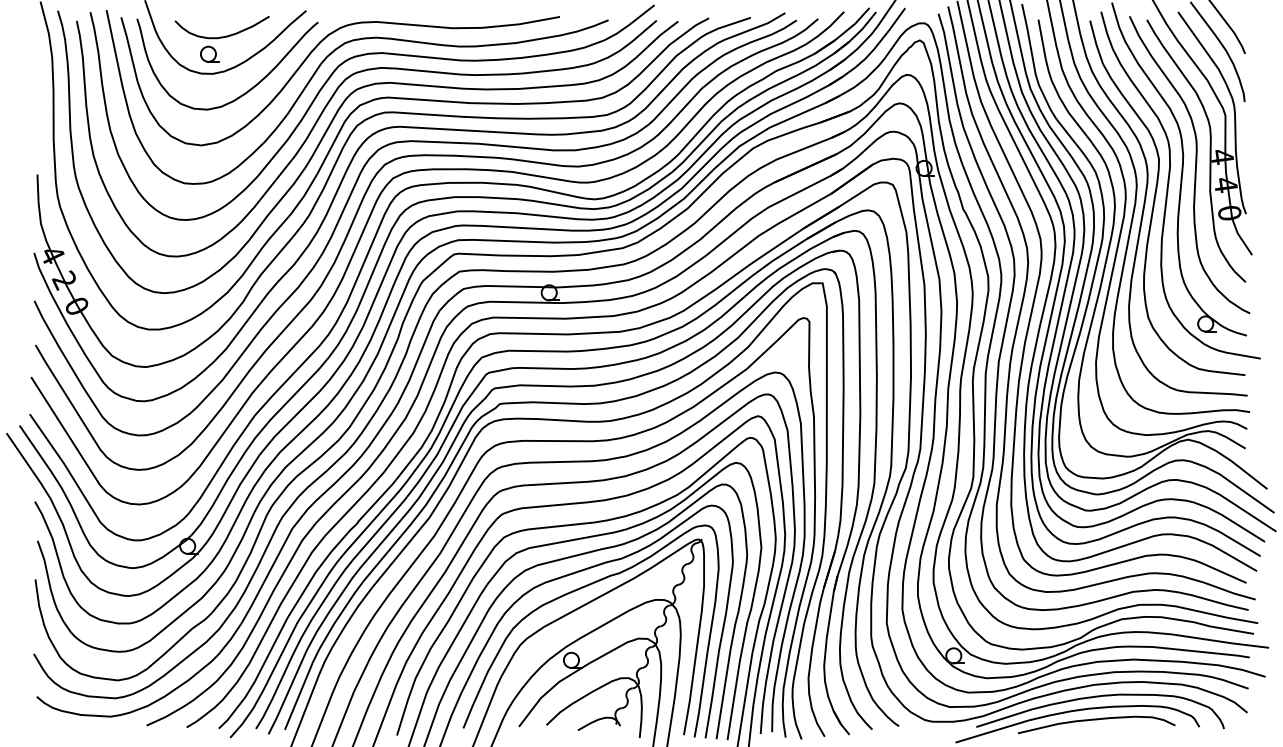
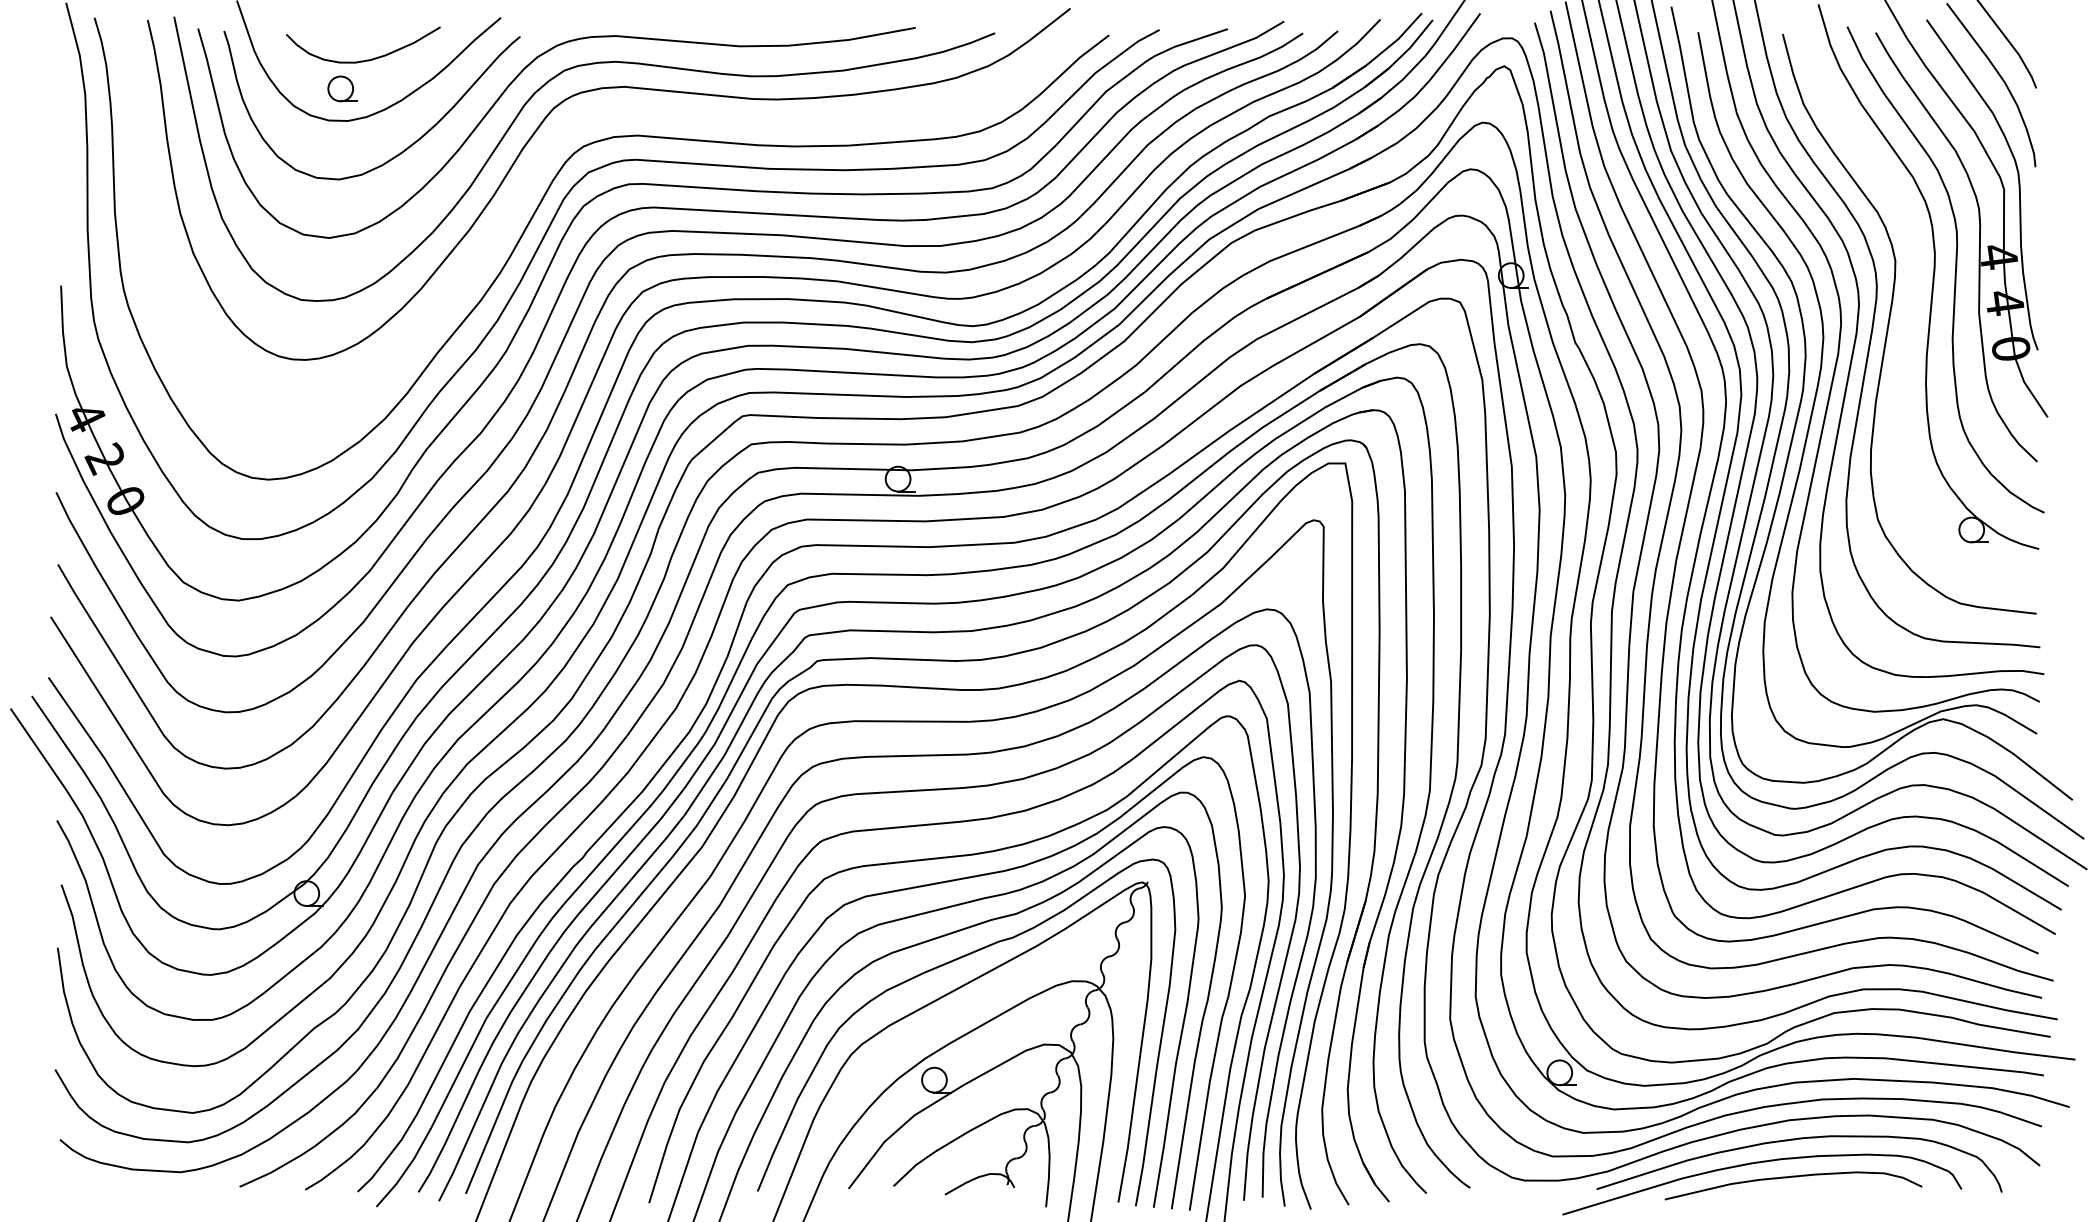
curve: (322, 114) -> (527, 187), removed
curve: (1169, 183) -> (1912, 300), removed

